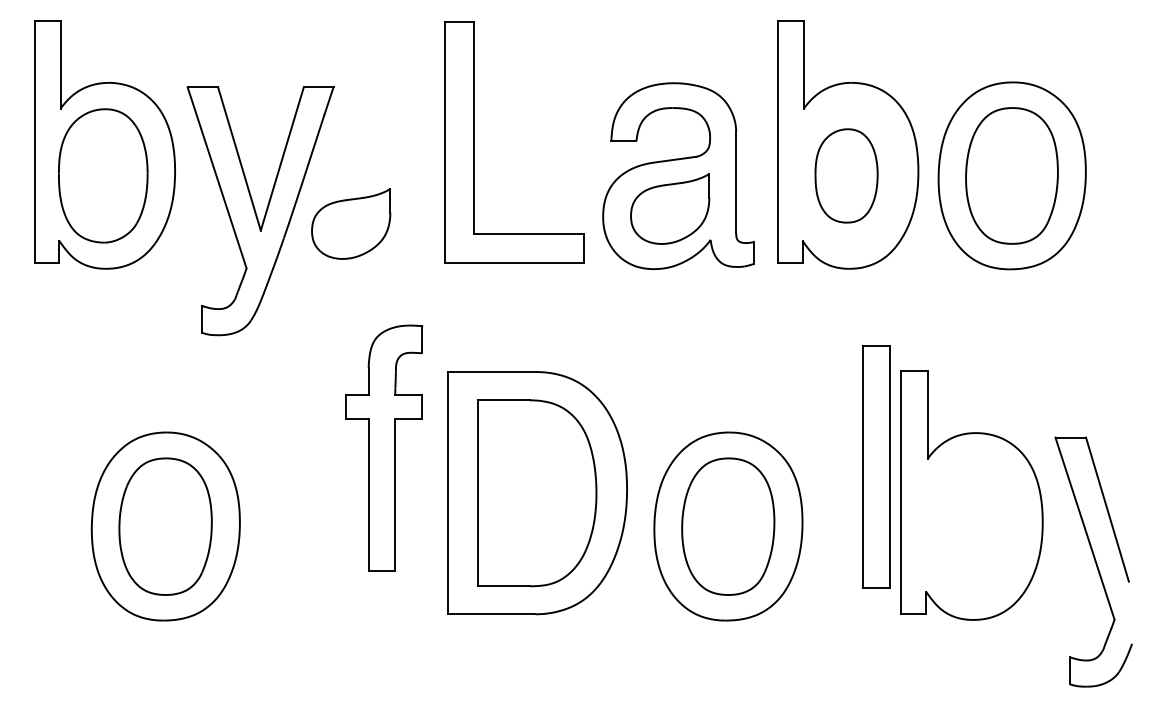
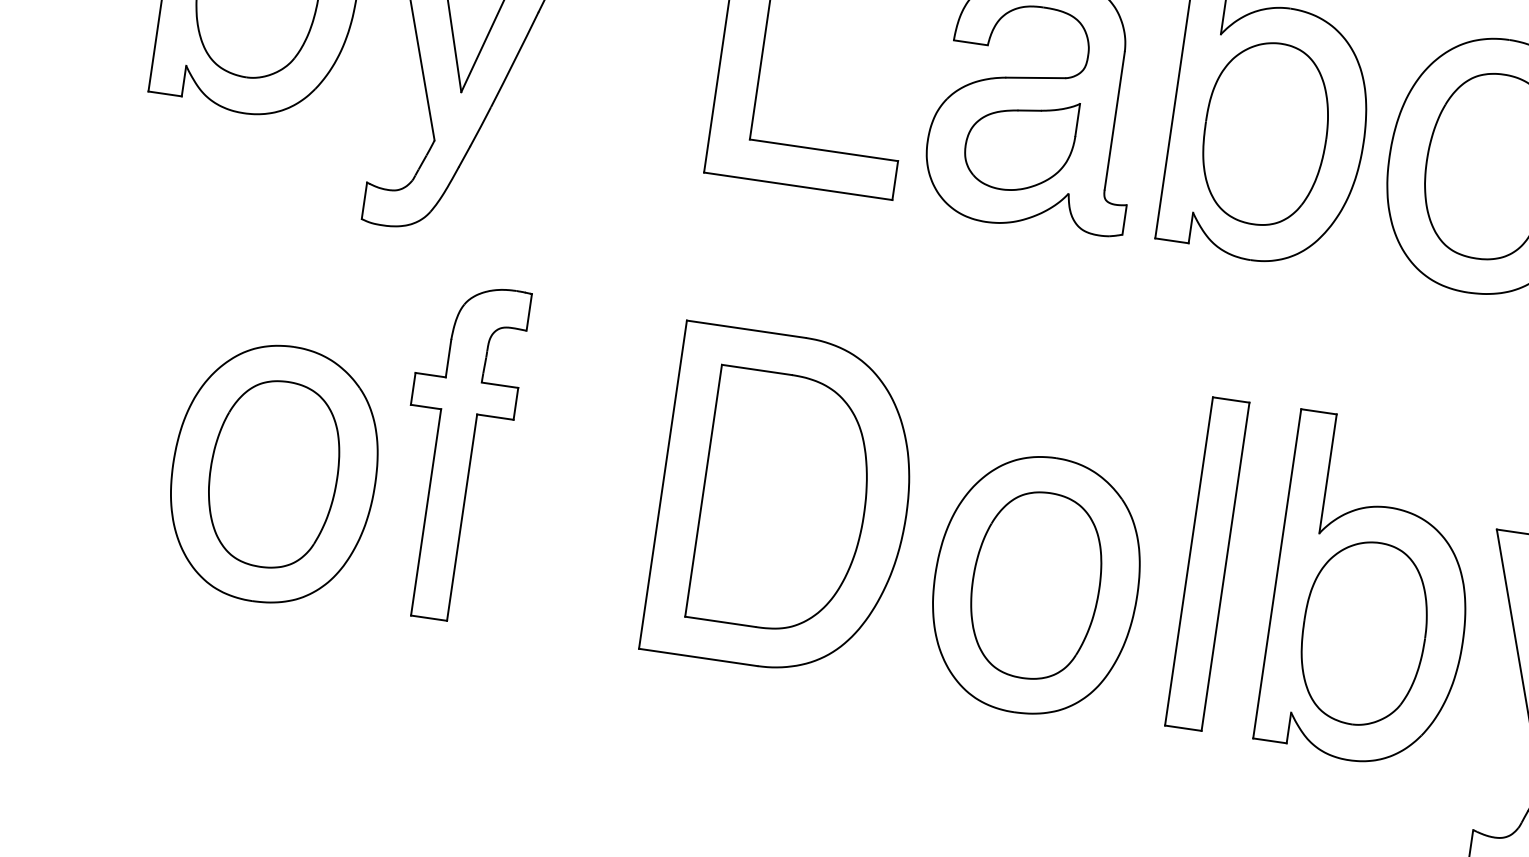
part: (846, 175) -> (1265, 133), size x1.43
part: (351, 223) -> (585, 100), removed
part: (384, 447) -> (456, 450), moved
part: (876, 466) -> (1206, 563), moved
part: (970, 526) -> (1364, 633), added

